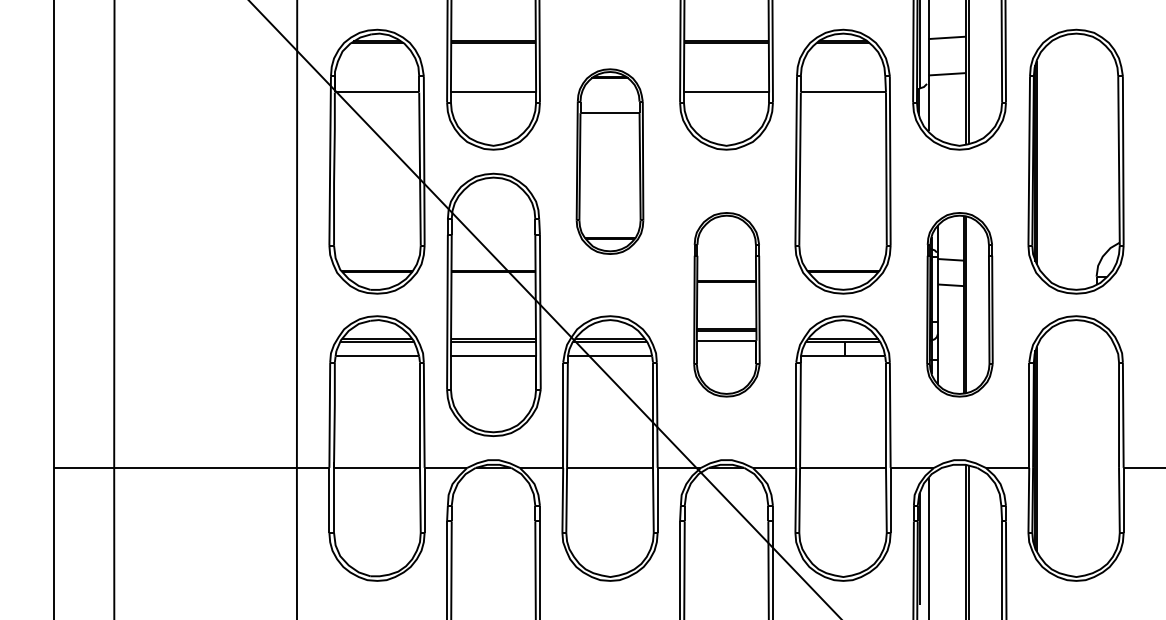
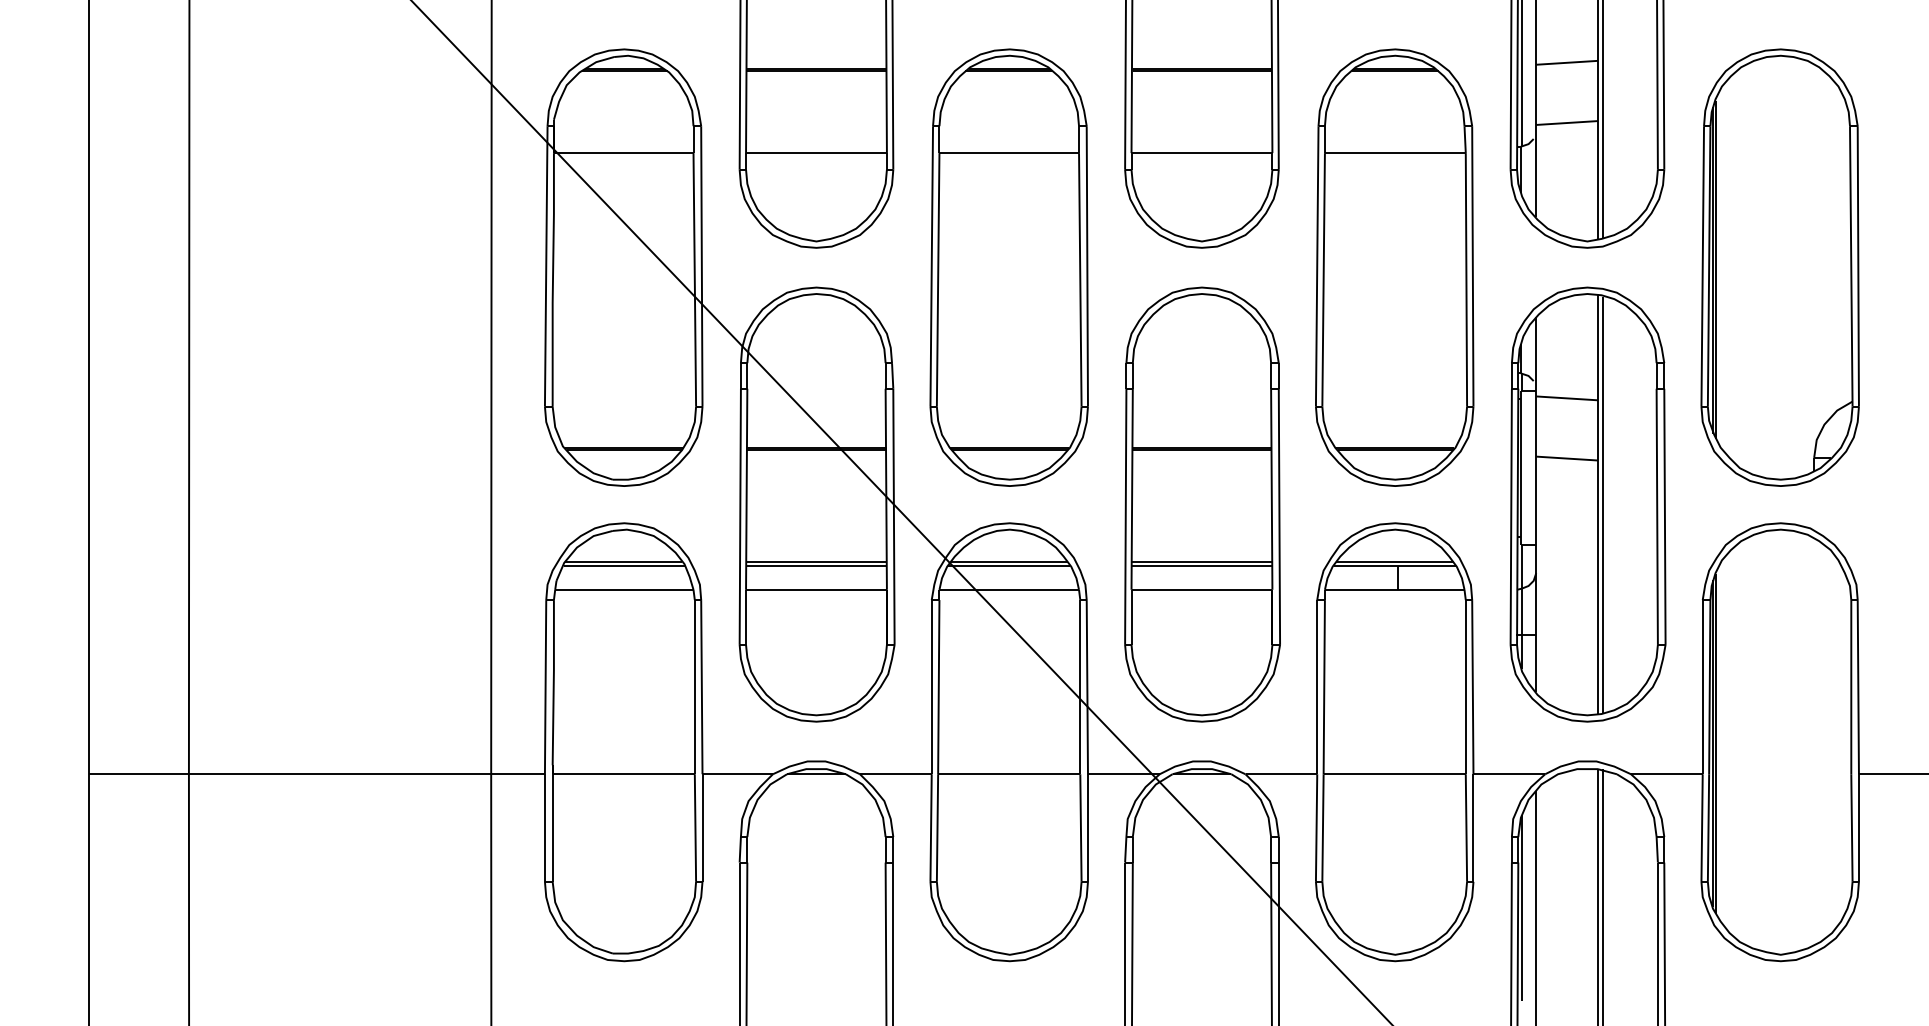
part: (609, 161) -> (1008, 267), size x1.43
part: (726, 304) -> (1201, 503), size x1.43
part: (959, 304) -> (1587, 503), size x1.43

